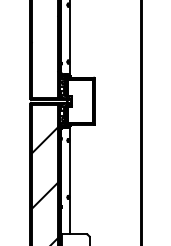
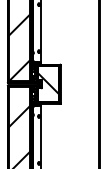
hatch: (44, 57) -> (19, 47), added
hatch: (79, 100) -> (48, 83), added

